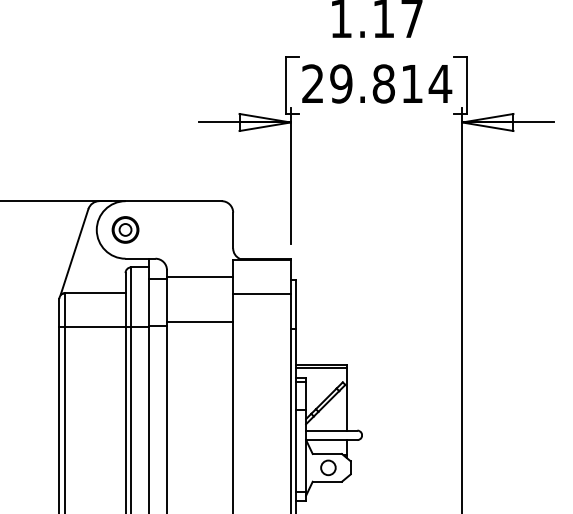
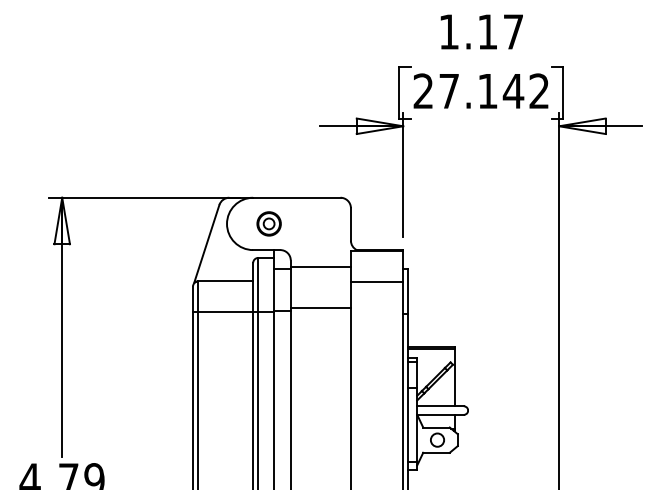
text: (391, 84) -> (494, 91), 29.814 -> 27.142
part: (124, 229) -> (268, 223), moved

